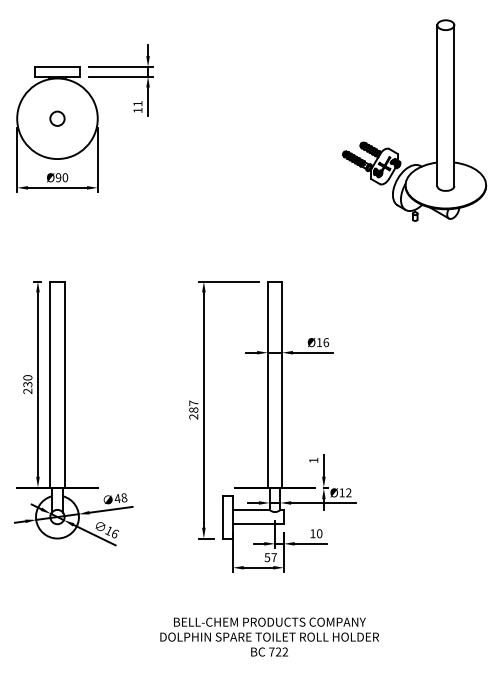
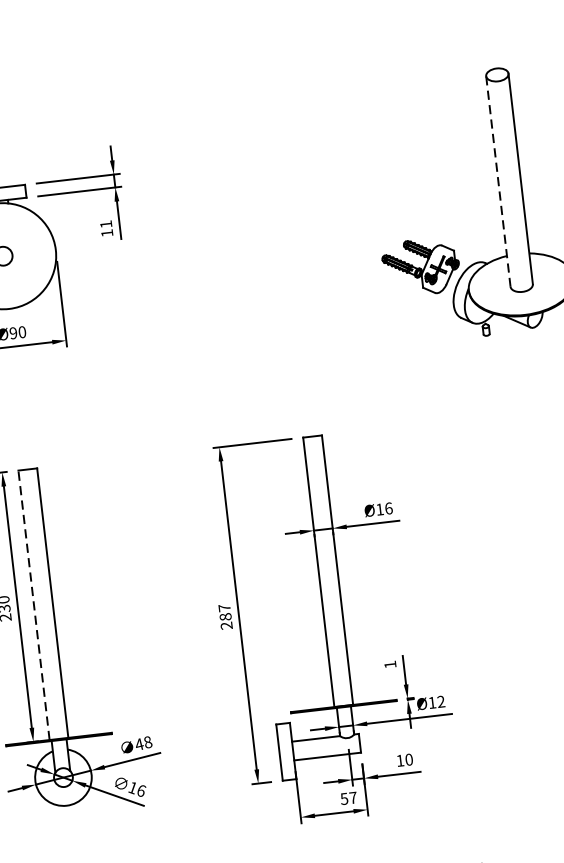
line: (437, 106) -> (498, 182), solid -> dashed
line: (50, 384) -> (34, 605), solid -> dashed

